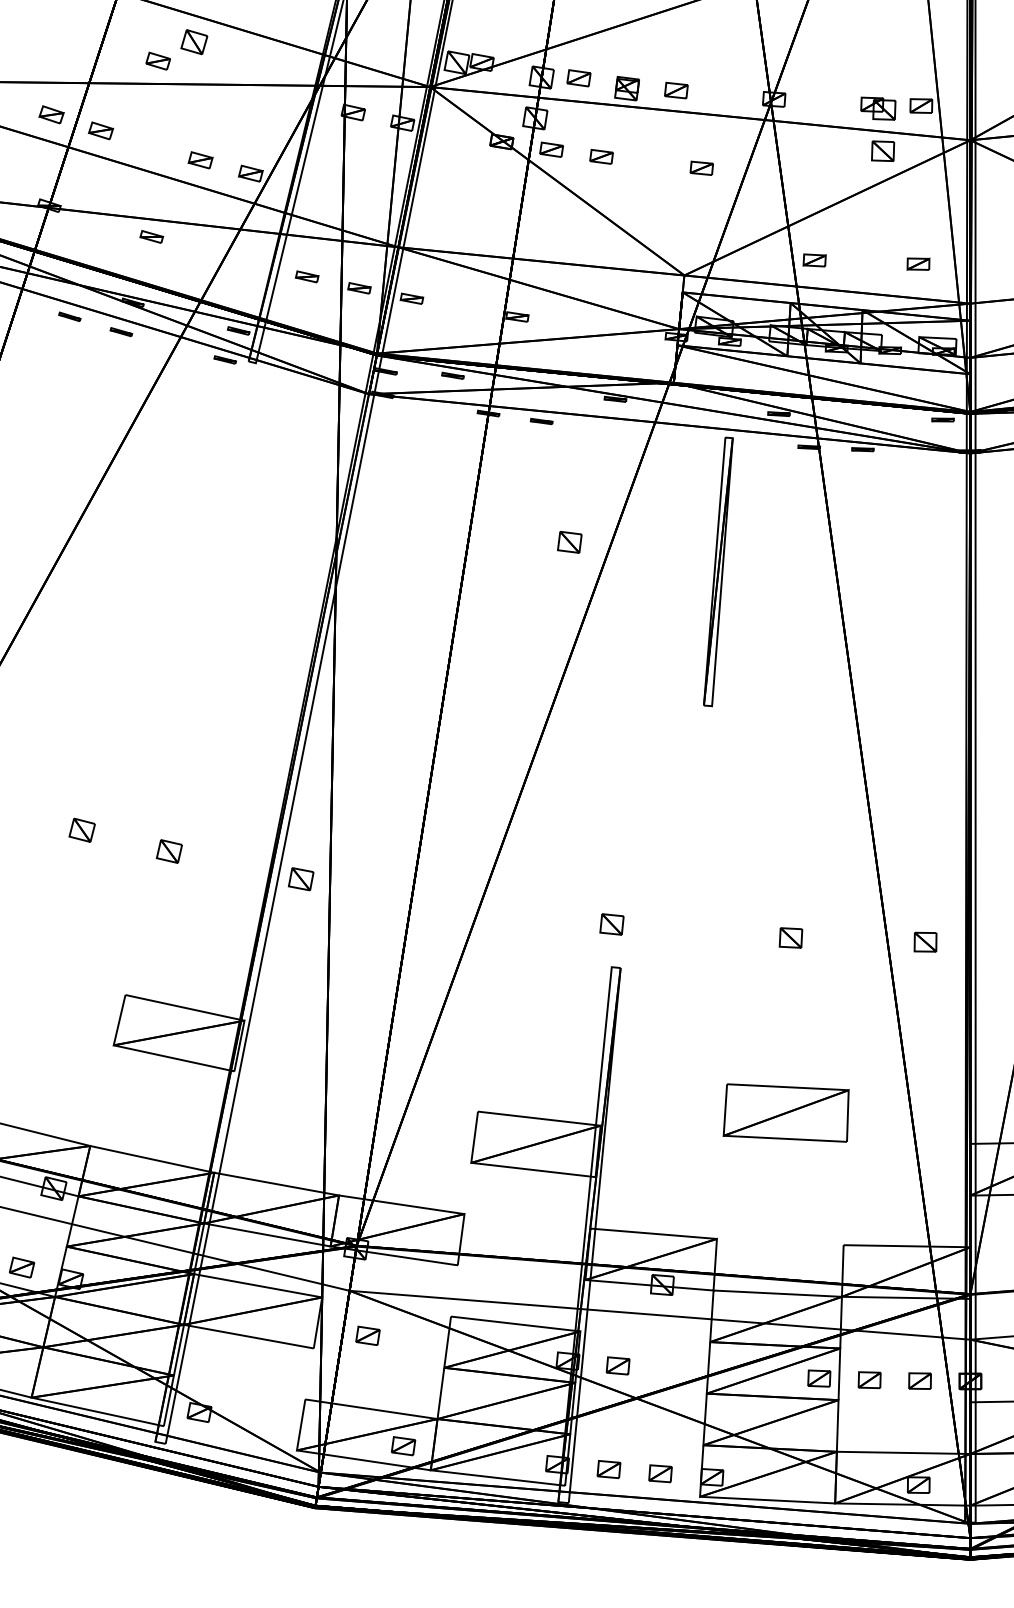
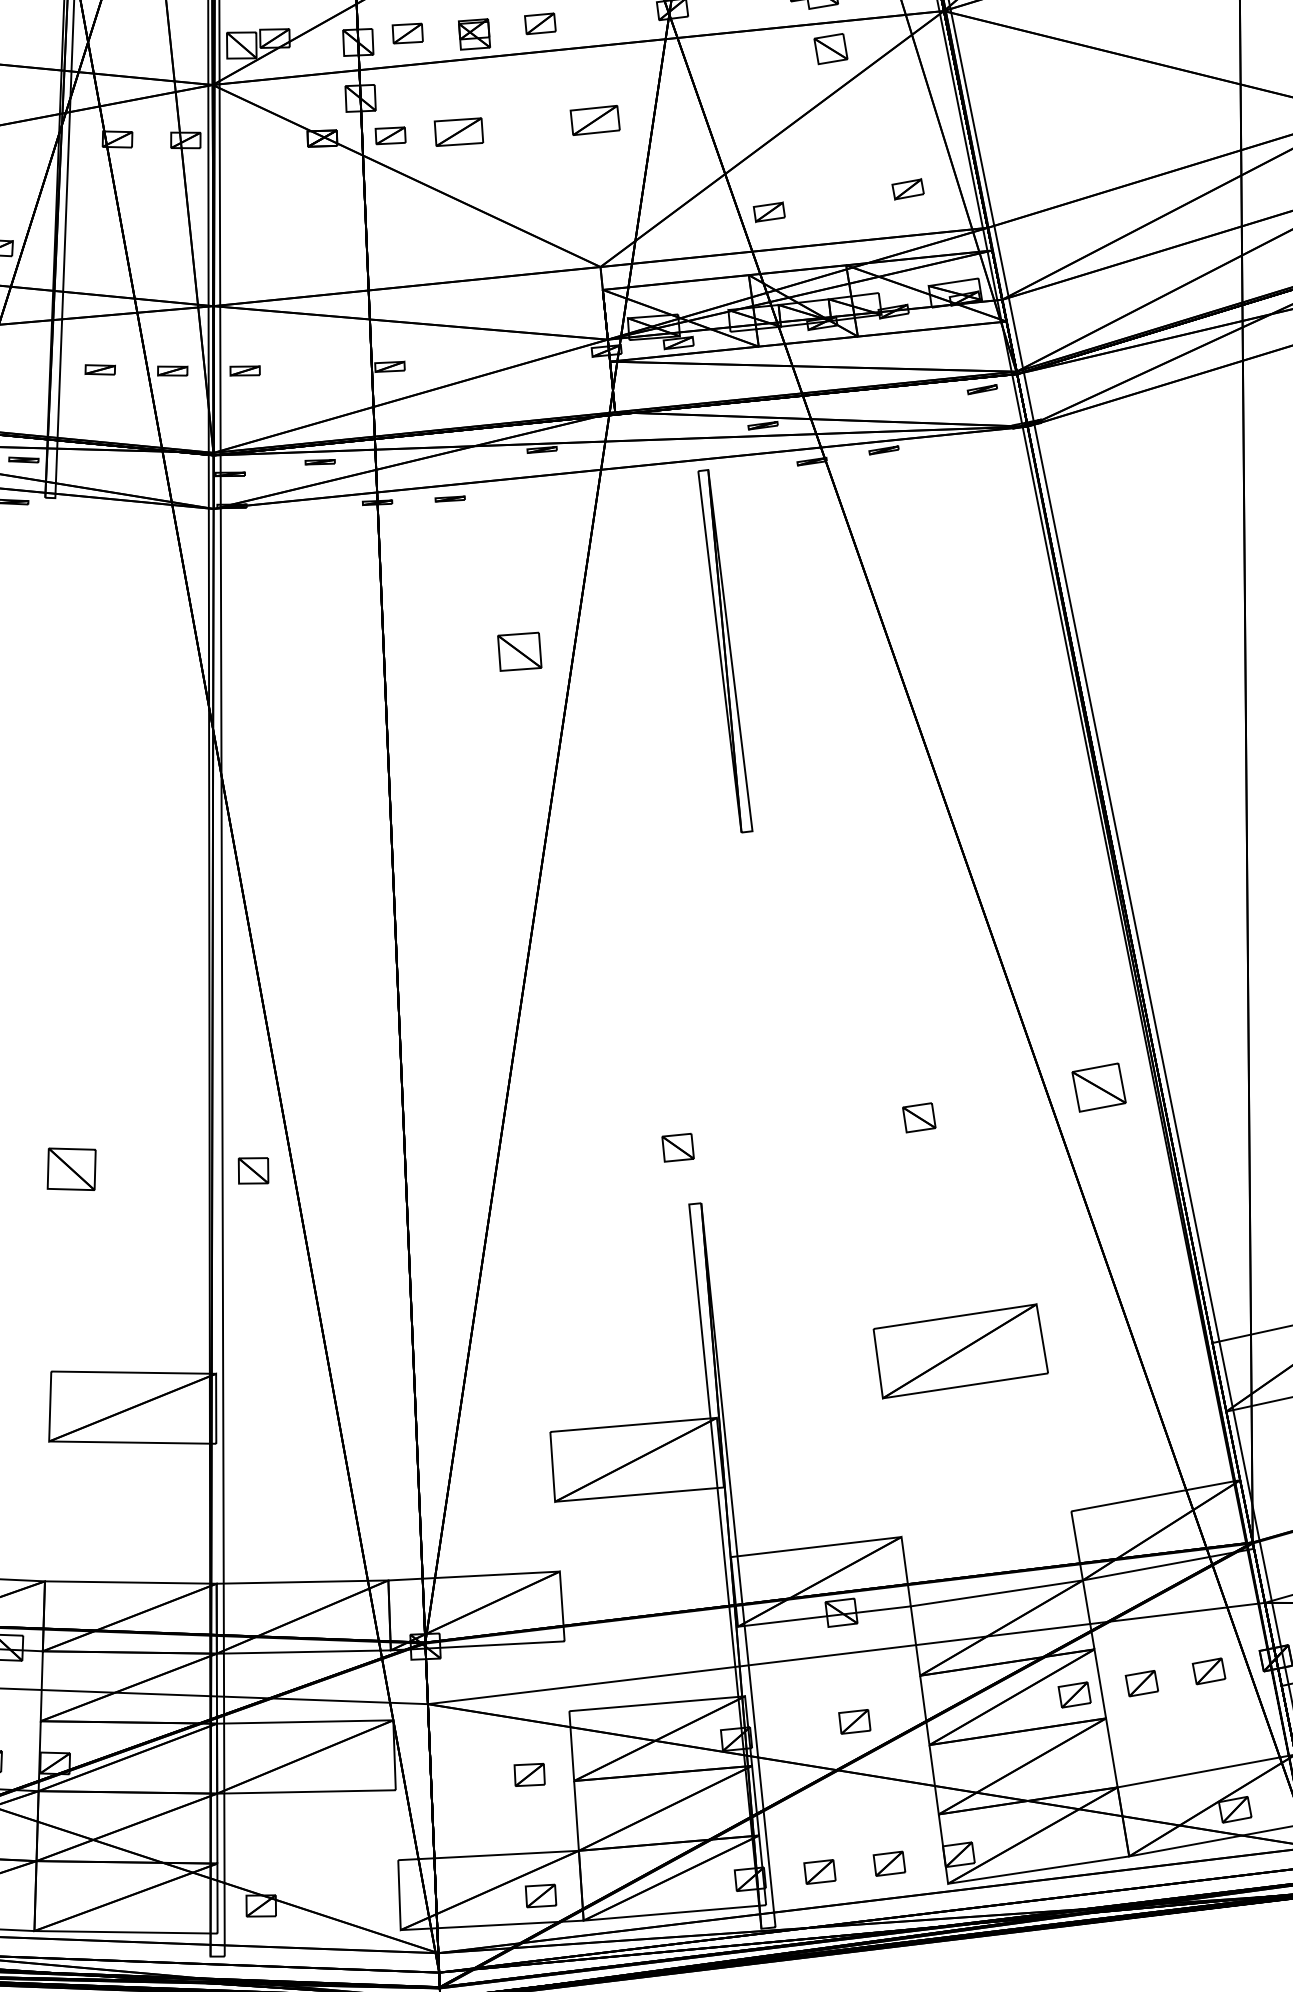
part: (601, 156) -> (458, 131), size x1.6
part: (701, 167) -> (594, 119), size x1.6
part: (569, 542) -> (519, 652), size x1.4
part: (168, 851) -> (69, 1169), size x1.6
part: (925, 941) -> (1098, 1086), size x1.6
part: (367, 1335) -> (528, 1774), moved
part: (617, 1365) -> (853, 1721), moved

